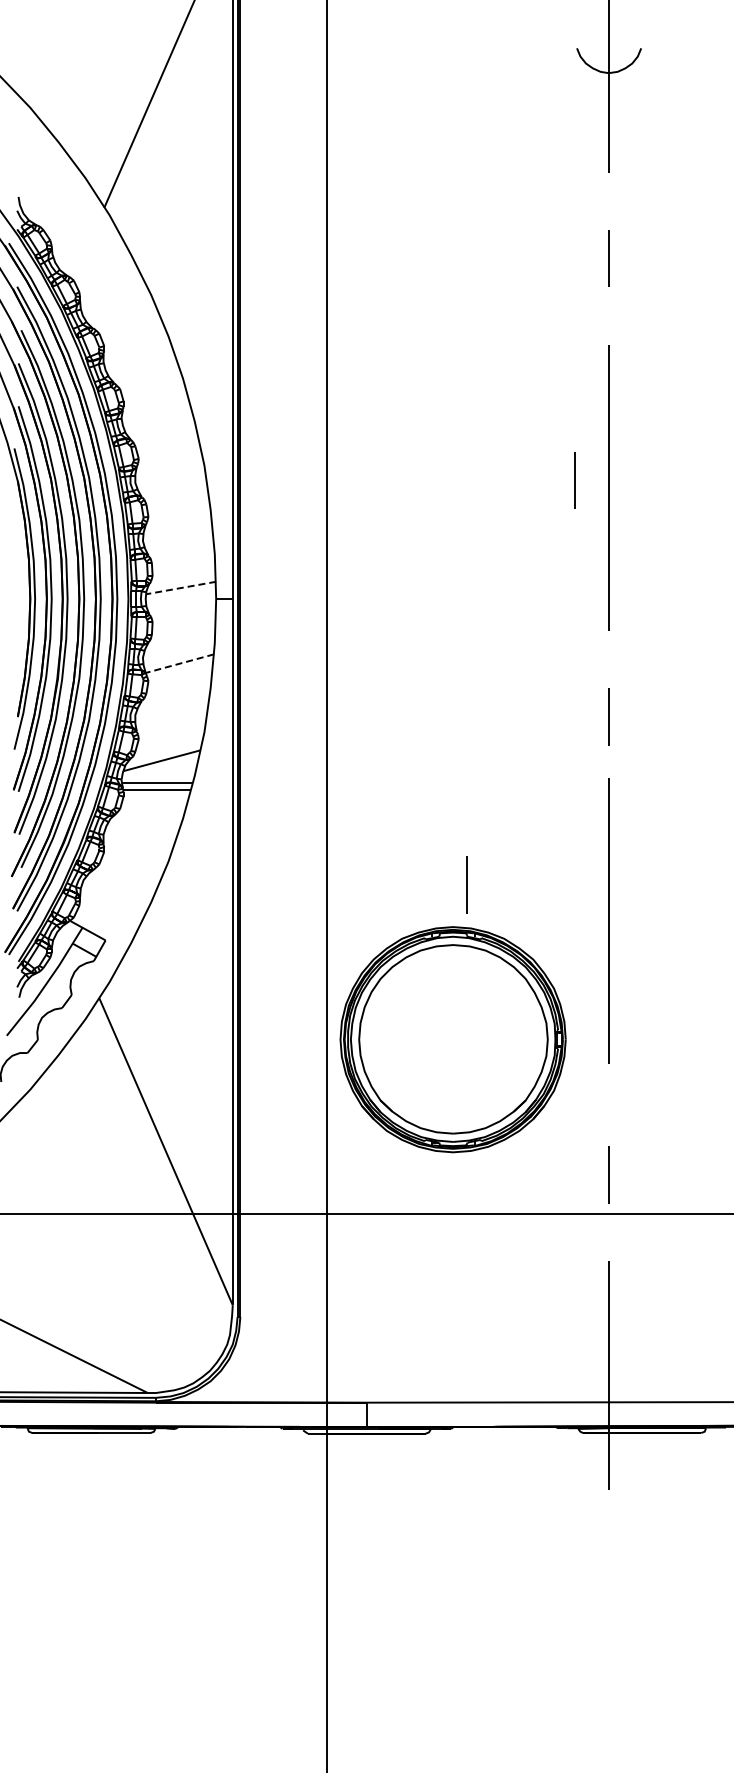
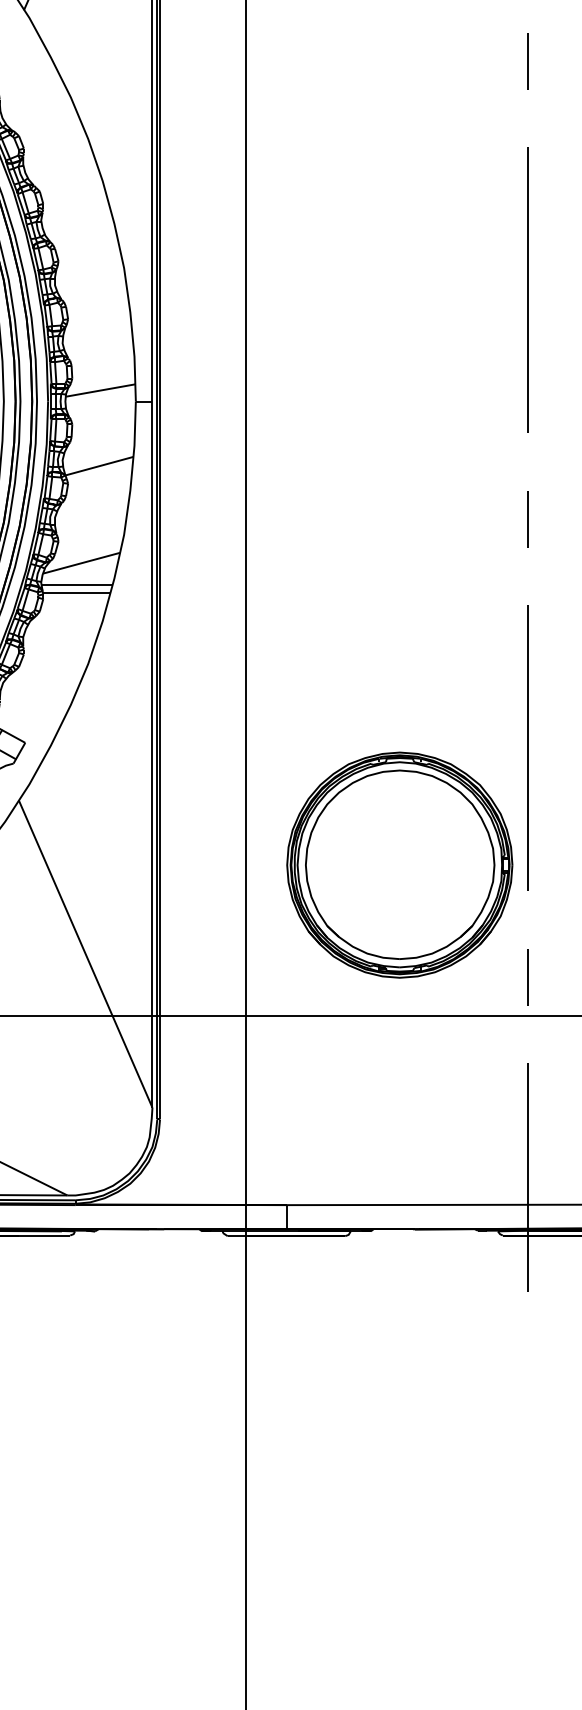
line: (574, 480) -> (494, 282), removed
line: (180, 588) -> (100, 390), dashed -> solid
line: (179, 663) -> (99, 465), dashed -> solid
line: (466, 884) -> (386, 686), removed
line: (608, 920) -> (528, 747), moved
part: (452, 1039) -> (399, 864), moved

